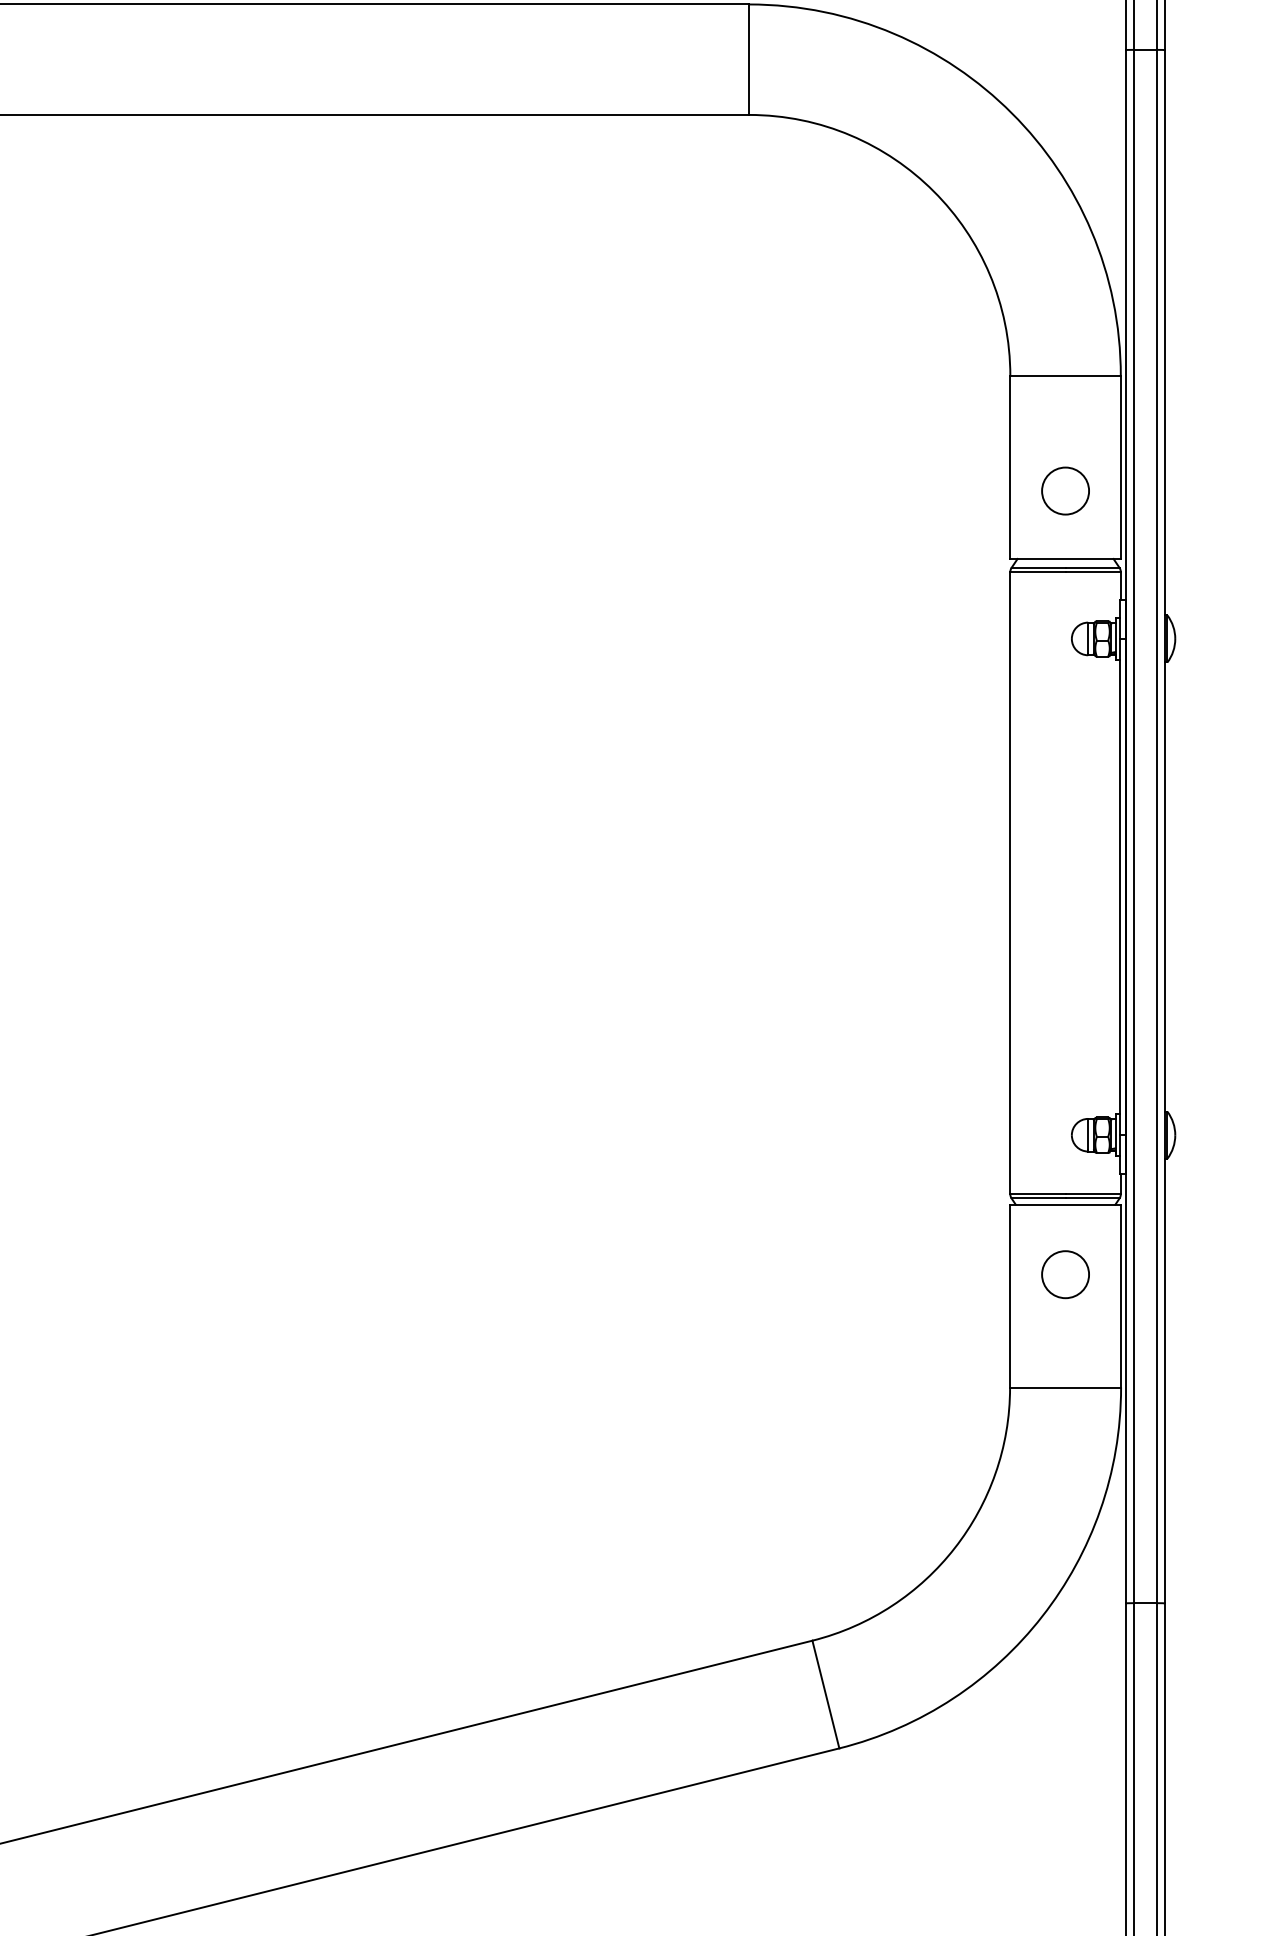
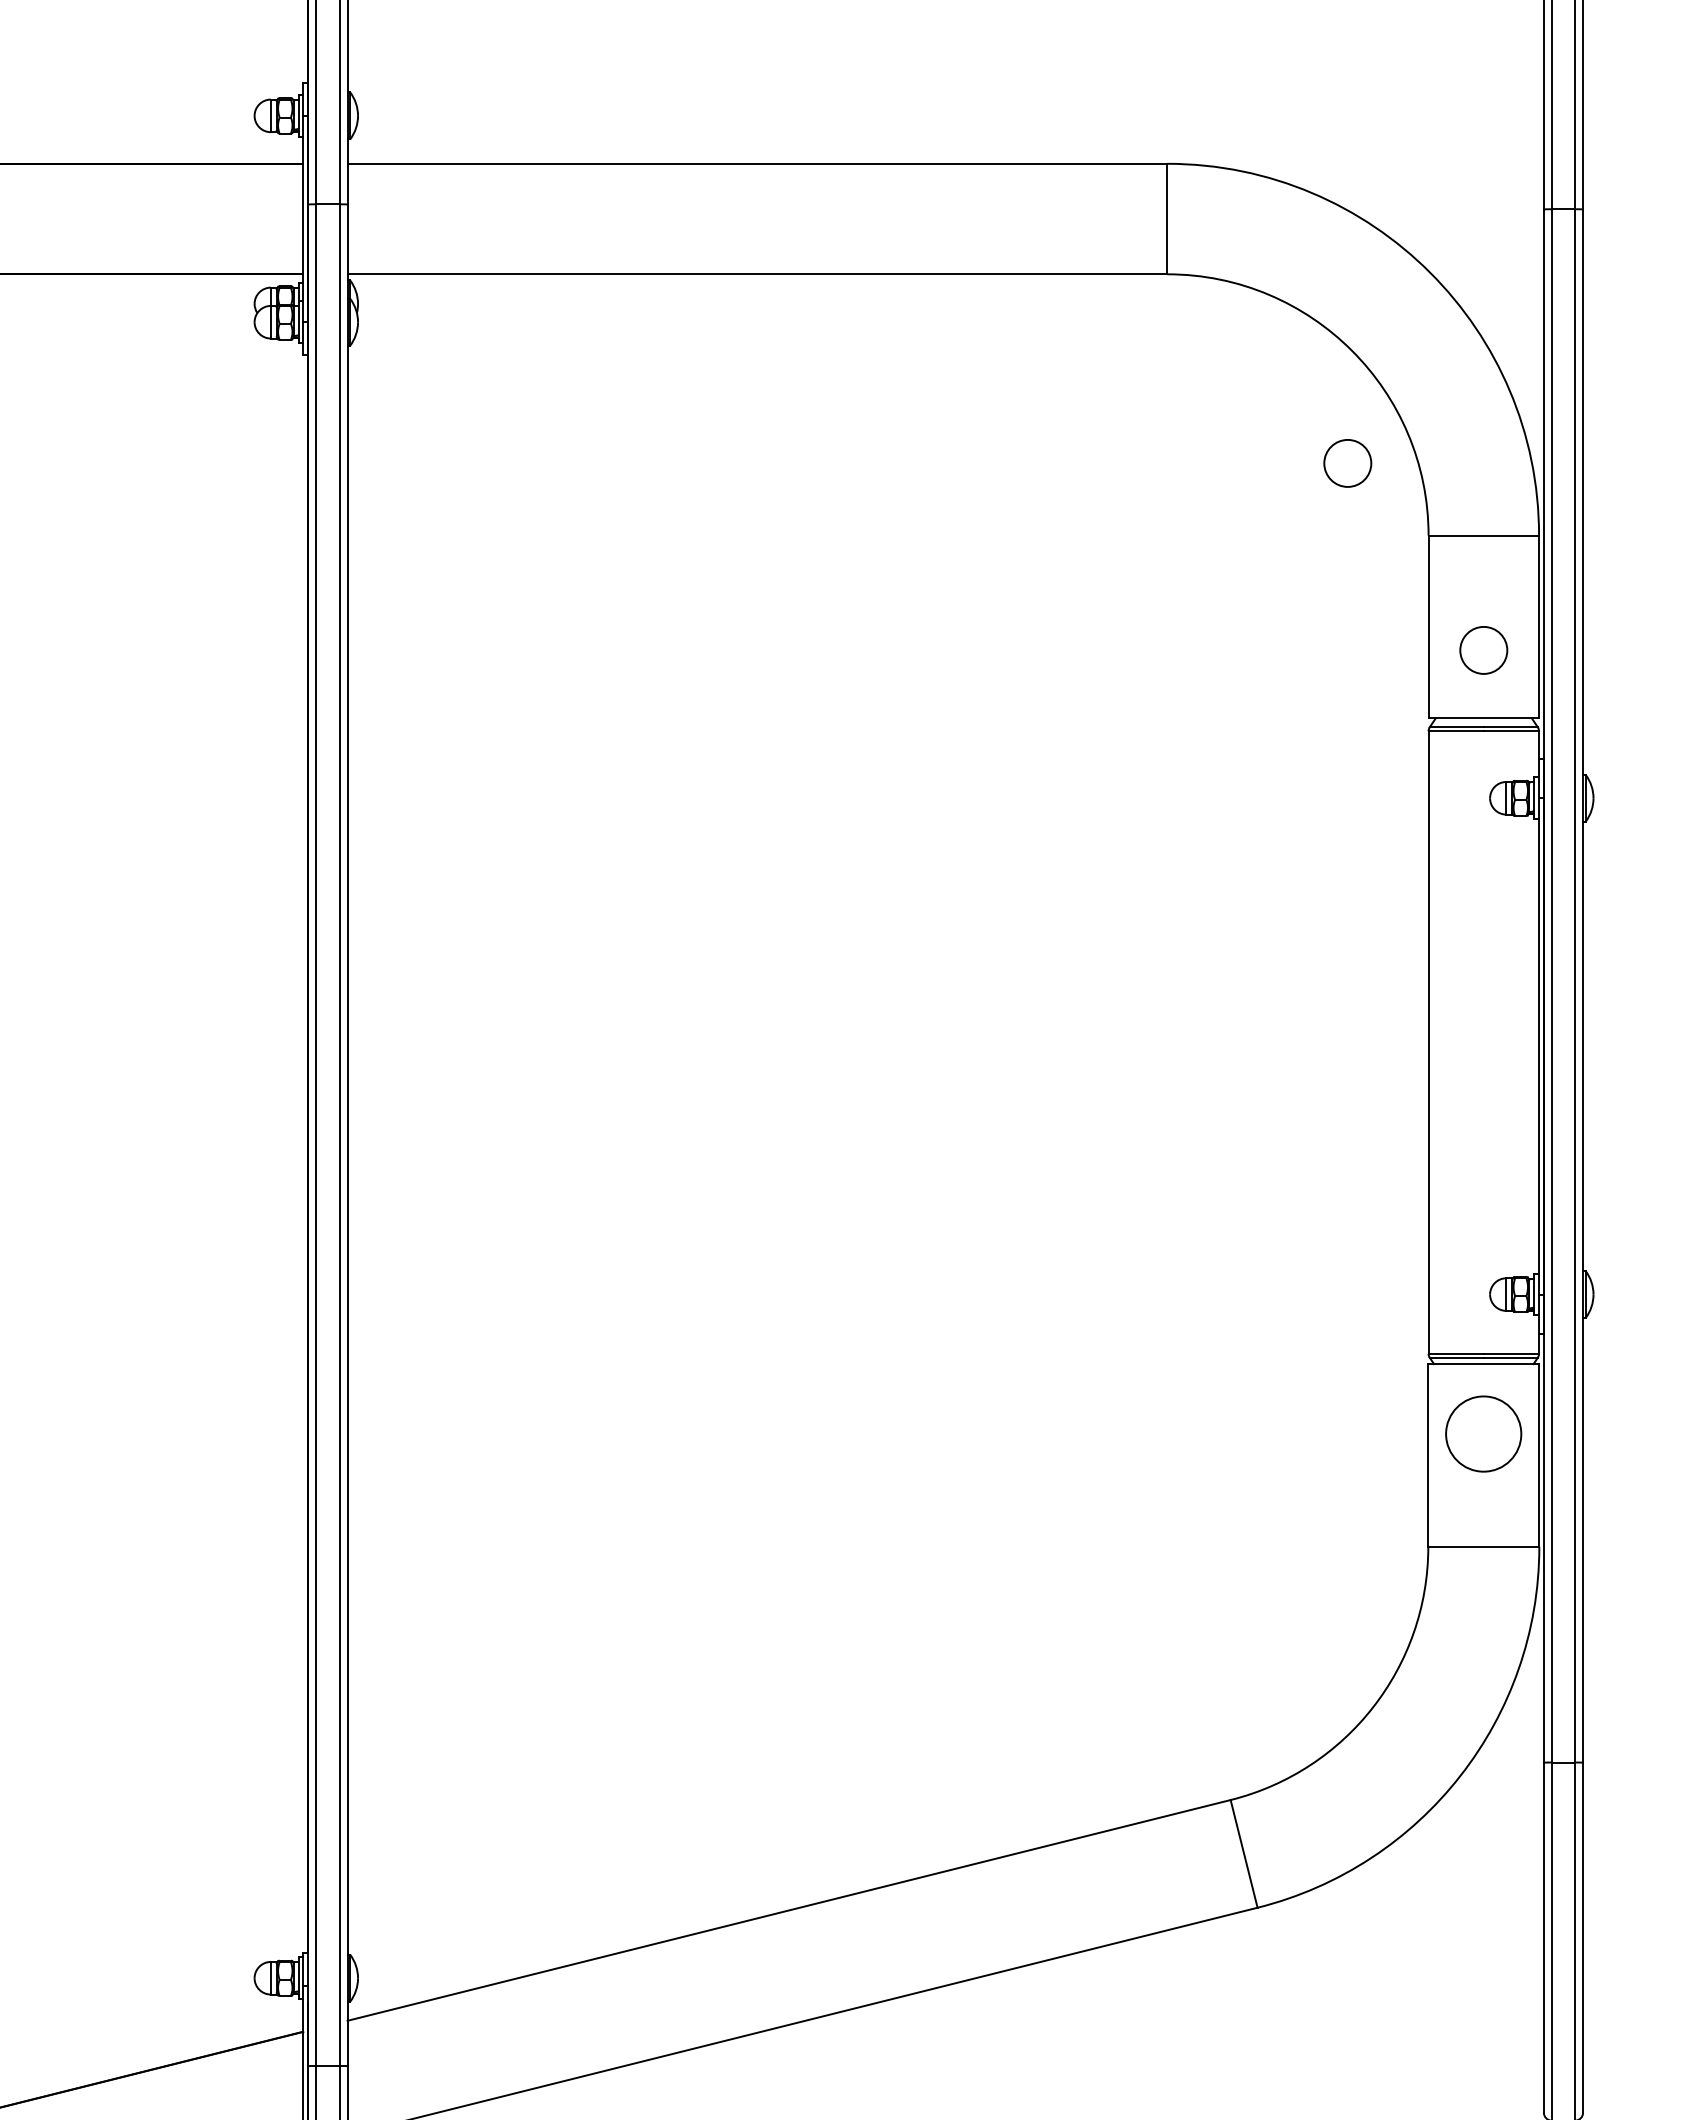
circle: (929, 304) -> (1347, 463), added
circle: (1065, 1274) -> (1483, 1433), size x1.6

